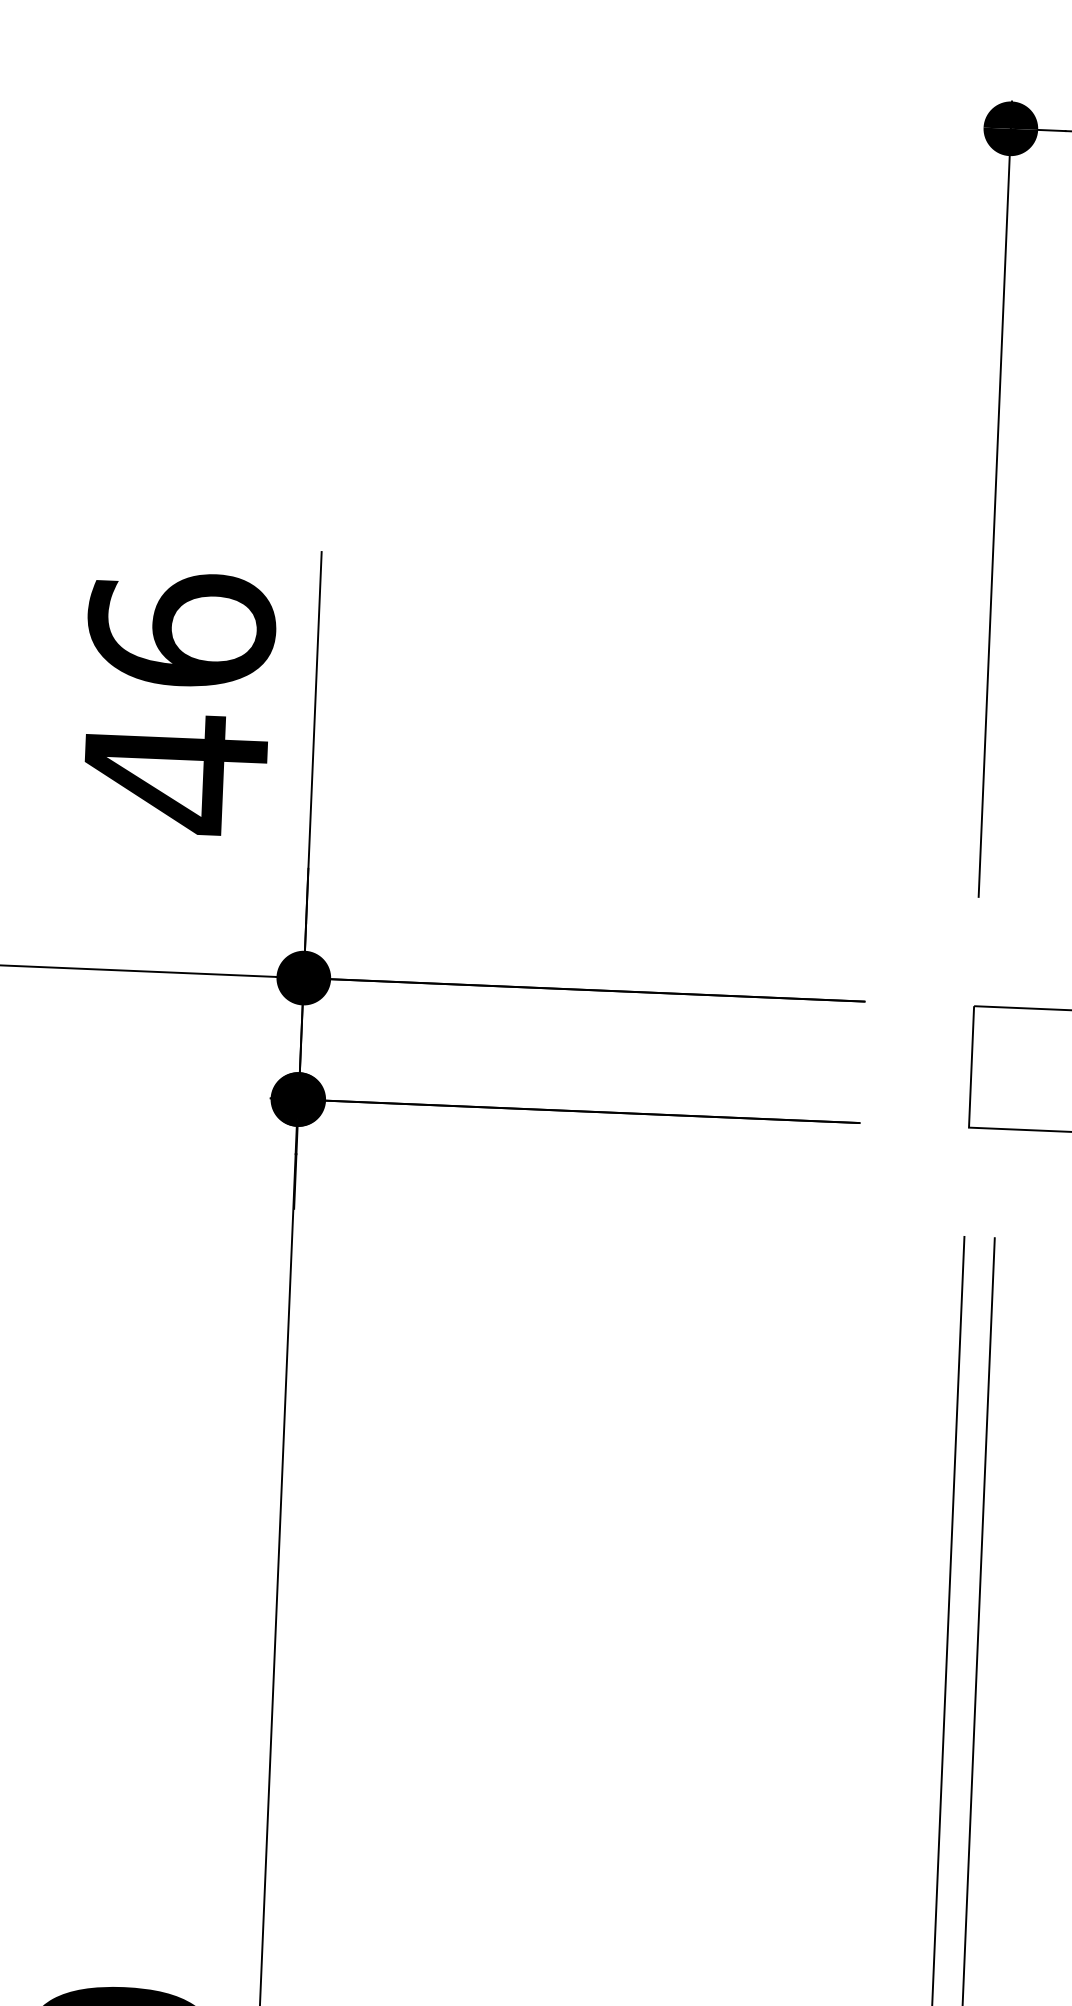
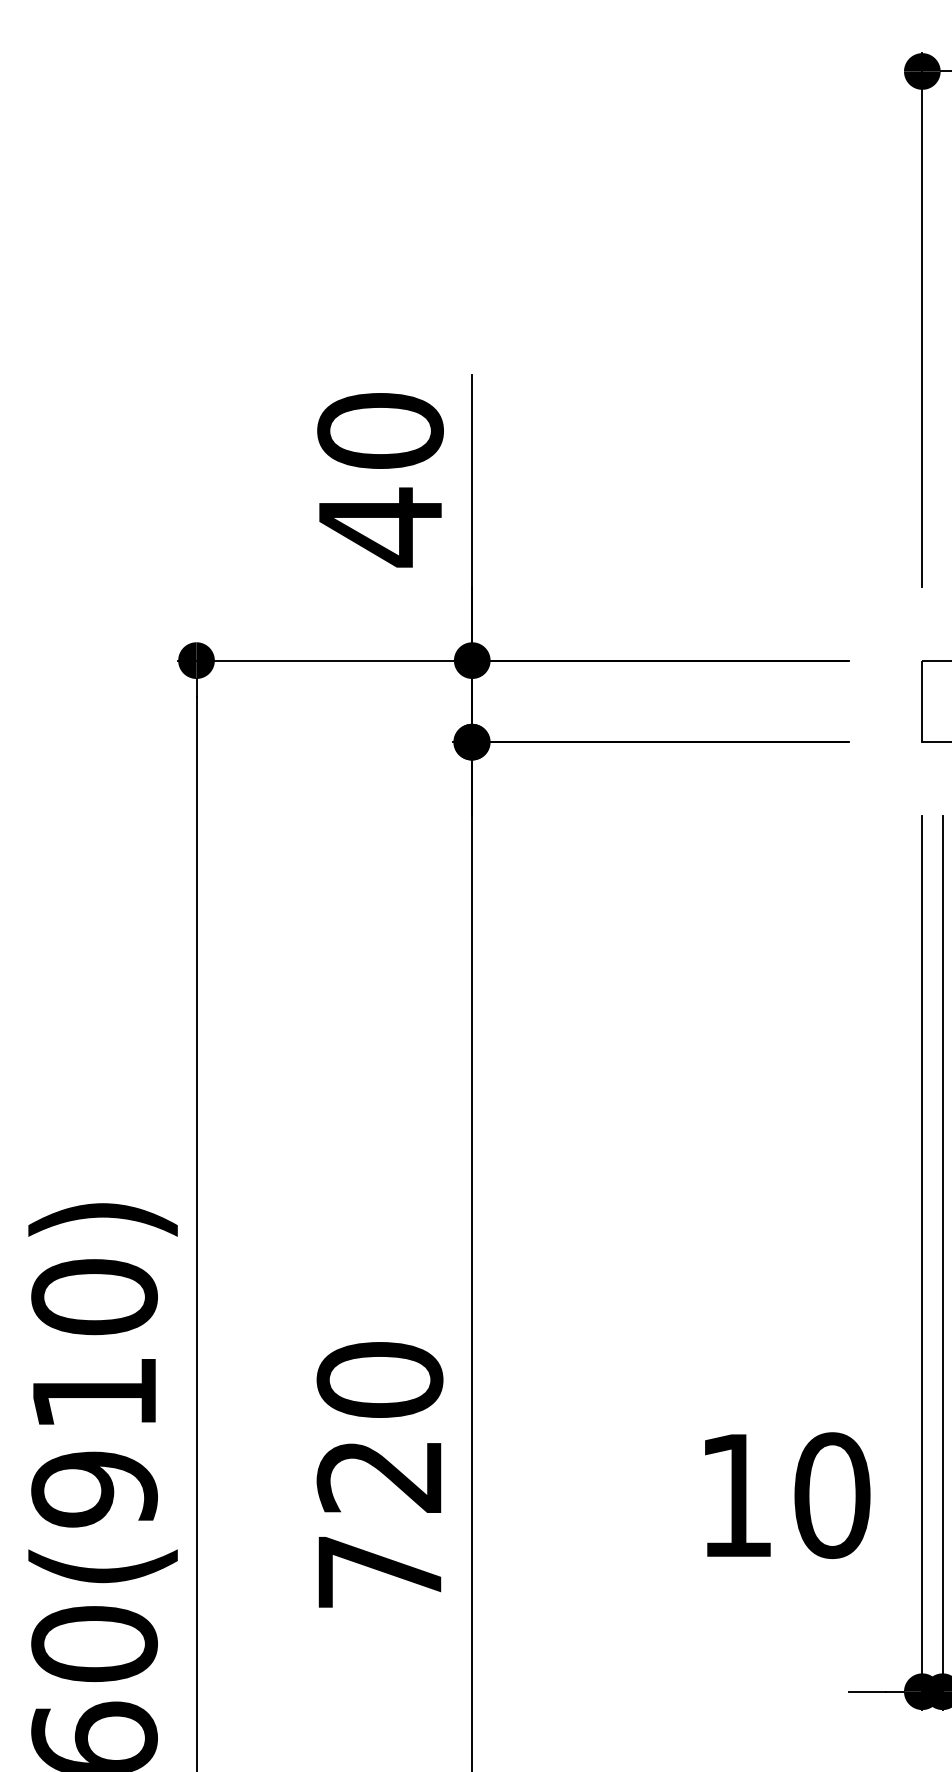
text: (181, 629) -> (380, 430), 46 -> 40

